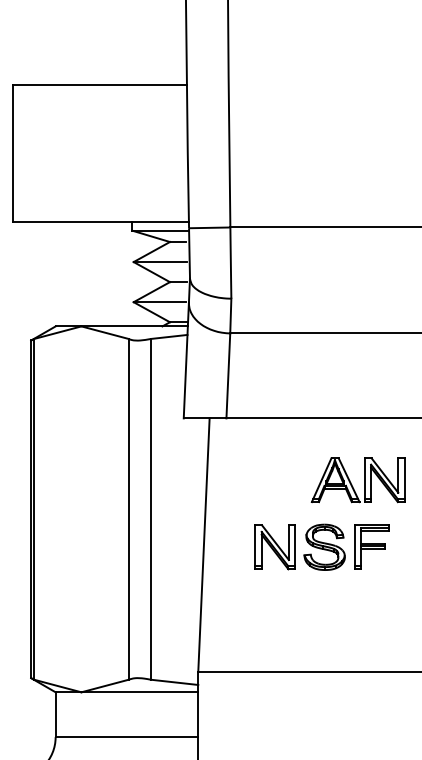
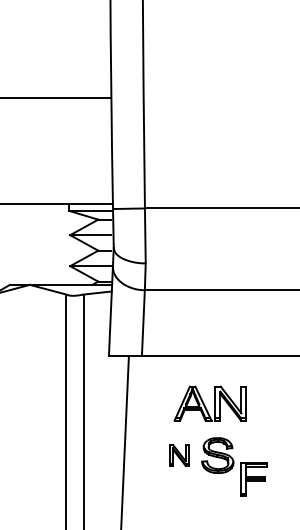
part: (351, 482) -> (205, 405), moved
part: (371, 546) -> (253, 478), moved
part: (274, 547) -> (179, 455), size x0.6

